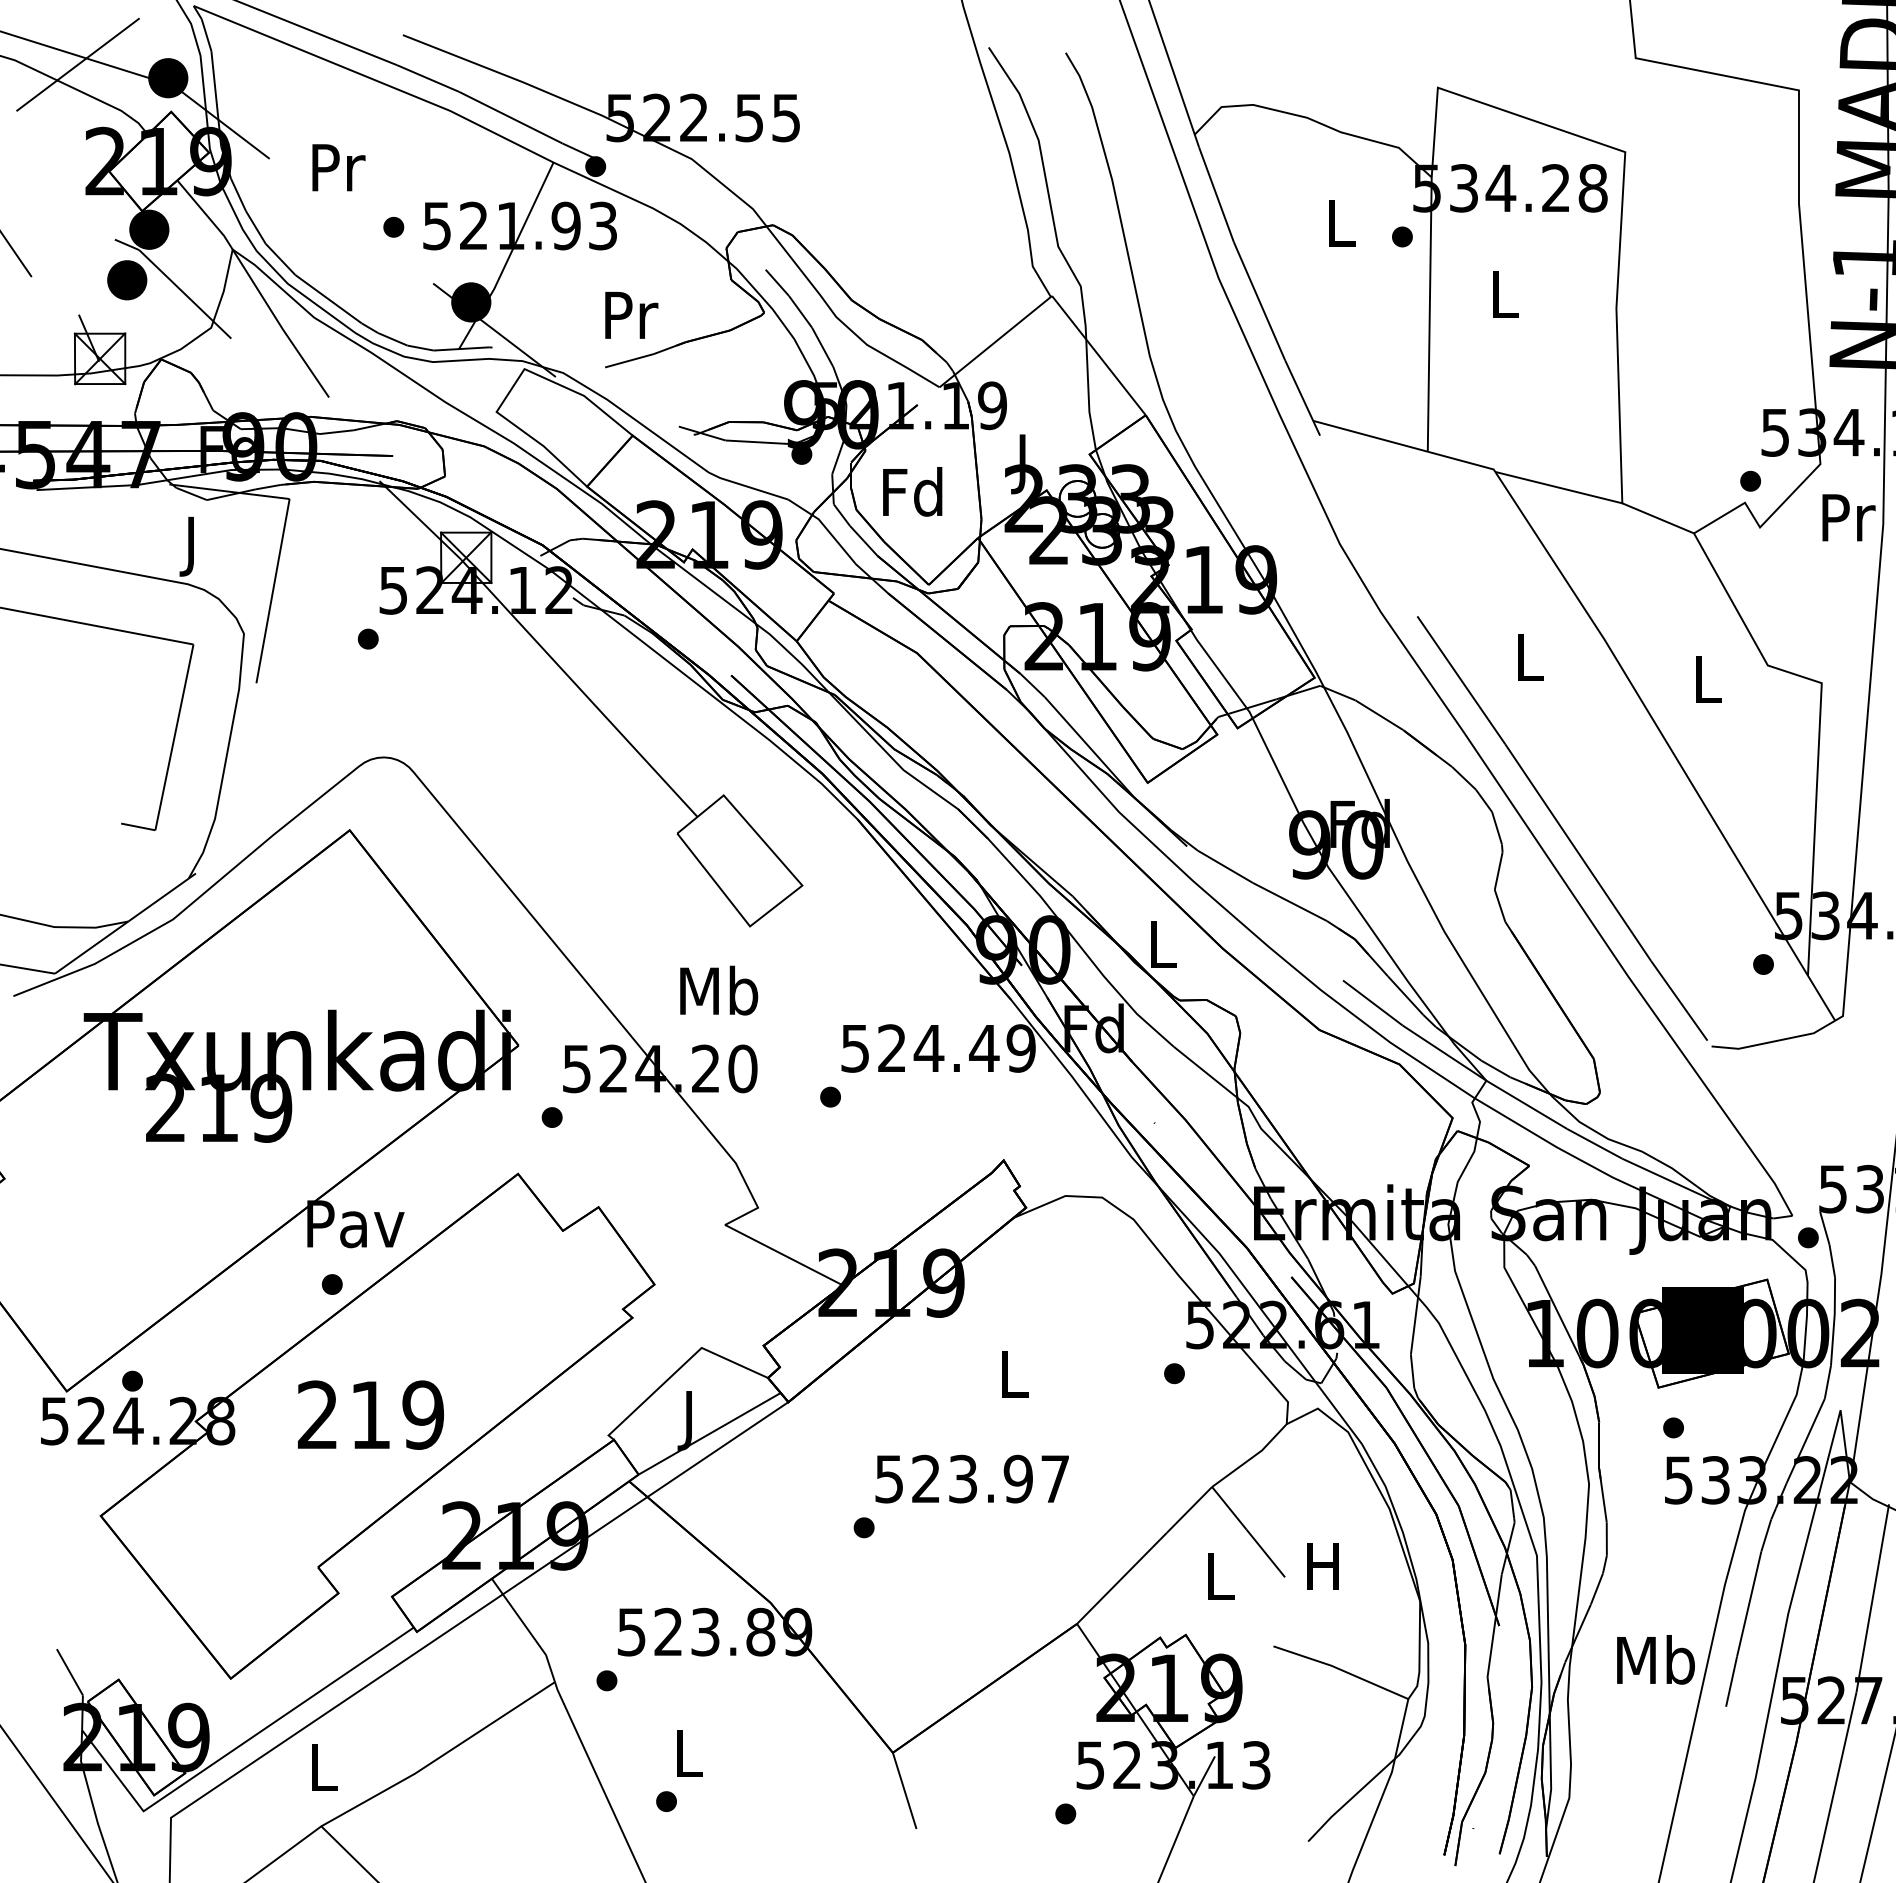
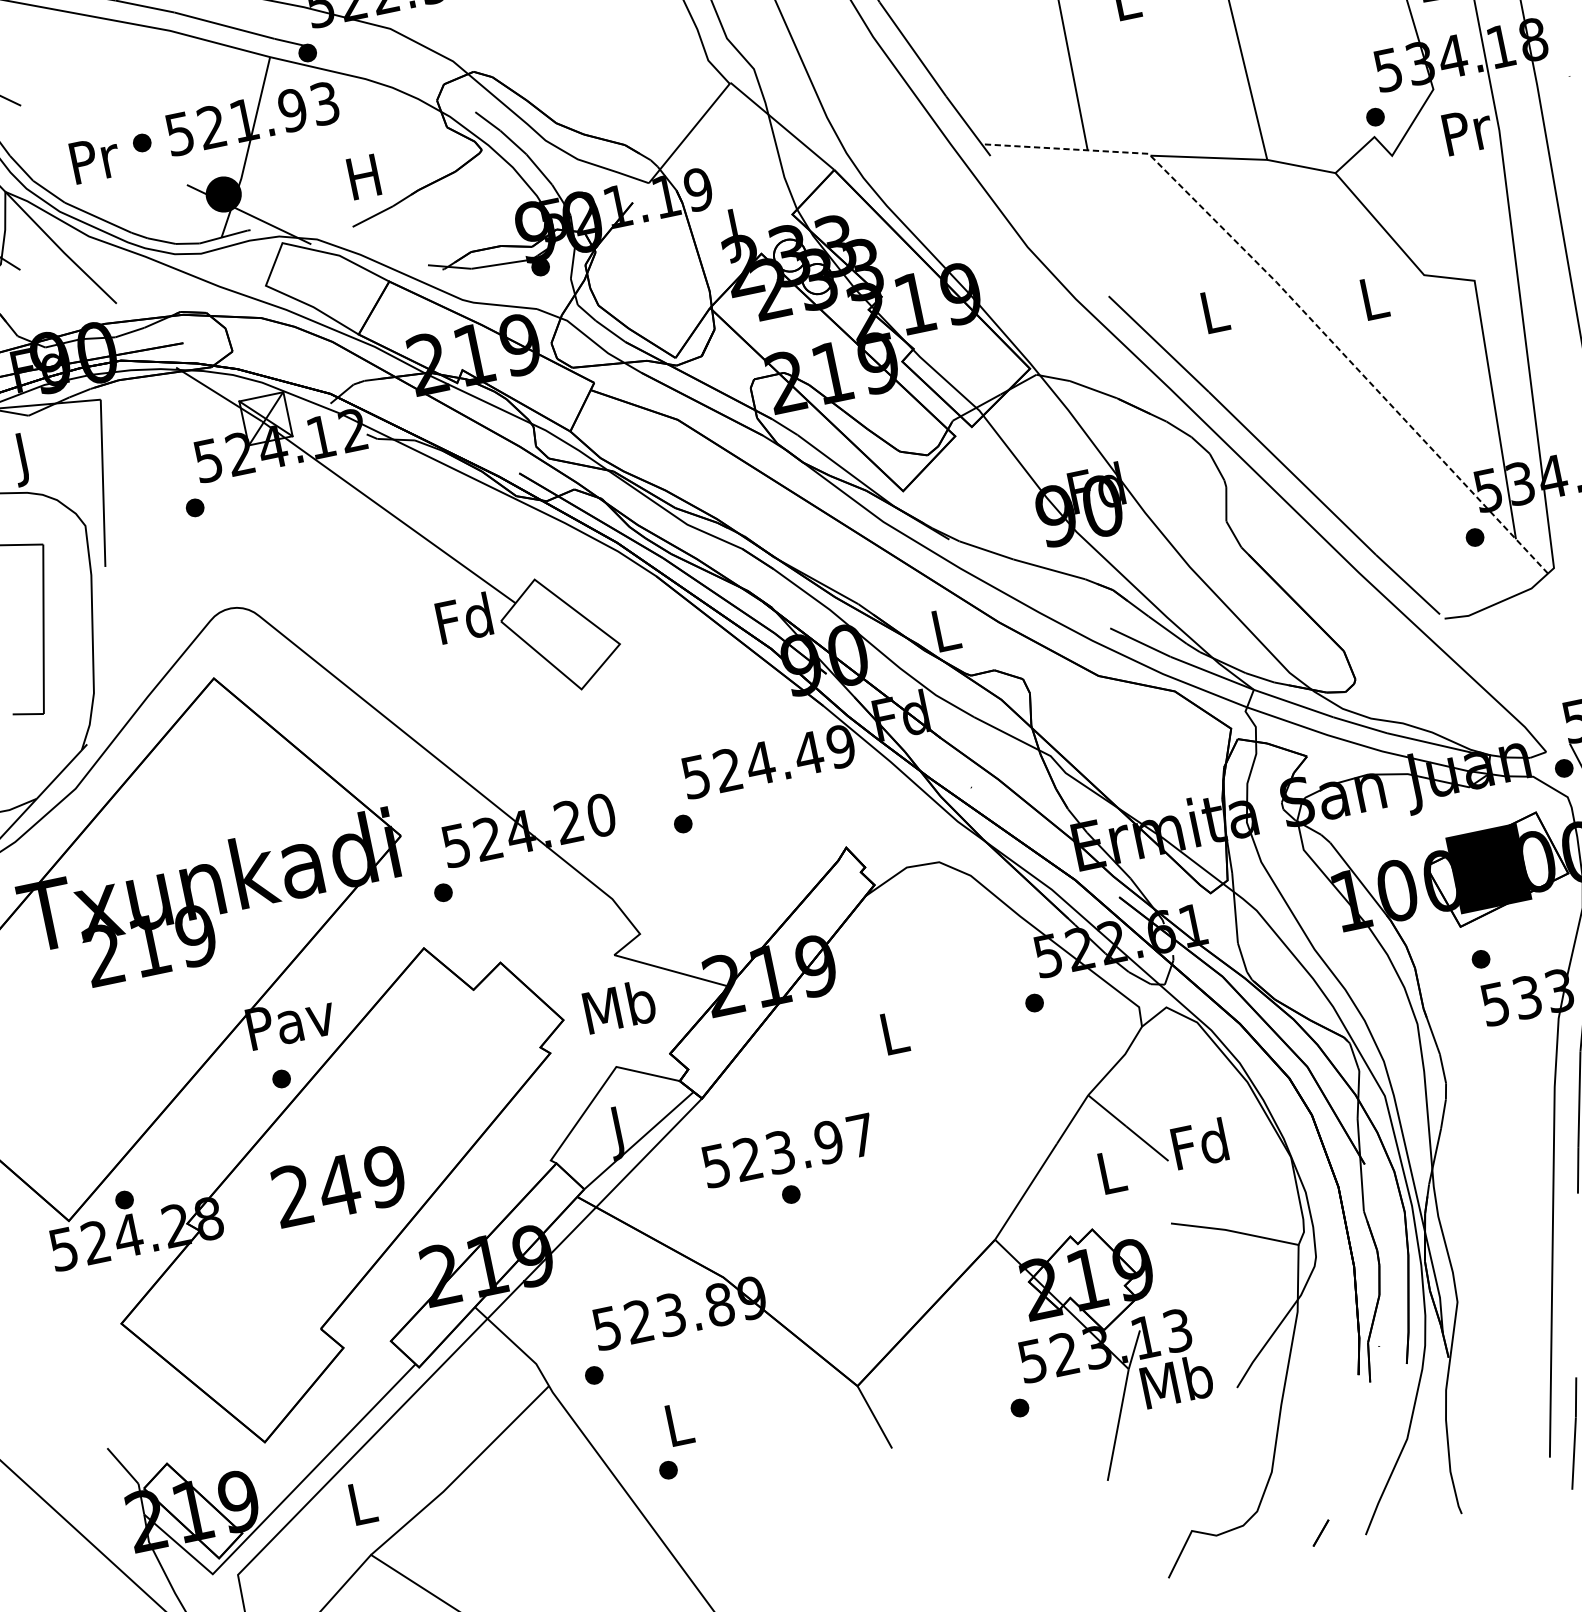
text: (338, 167) -> (95, 159), moved
text: (631, 314) -> (366, 175), Pr -> H
text: (912, 491) -> (463, 618), moved
line: (1618, 661) -> (1292, 298), solid -> dashed
text: (719, 990) -> (619, 1006), moved
text: (370, 1414) -> (338, 1185), 219 -> 249
text: (971, 1478) -> (787, 1150), moved
text: (1322, 1565) -> (1199, 1143), H -> Fd
text: (1655, 1659) -> (1176, 1381), moved

